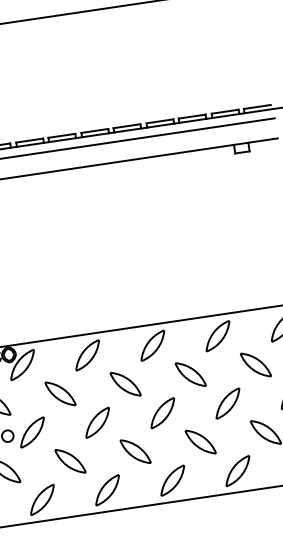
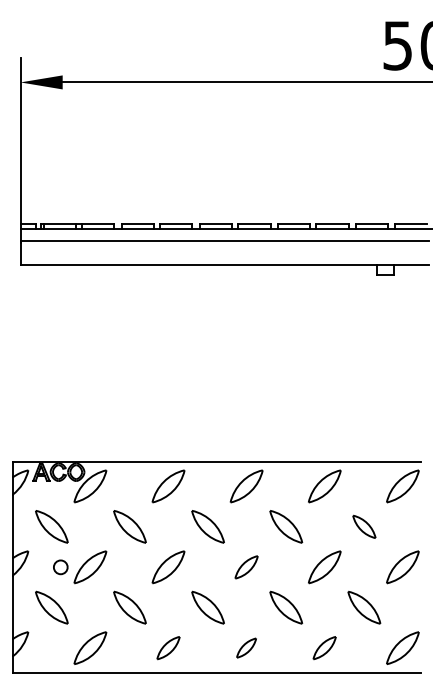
part: (256, 364) -> (364, 526), size x0.7
part: (162, 413) -> (246, 567), size x0.7
part: (237, 470) -> (324, 647), size x0.7
part: (172, 480) -> (246, 647), size x0.6
part: (107, 489) -> (168, 647), size x0.7

